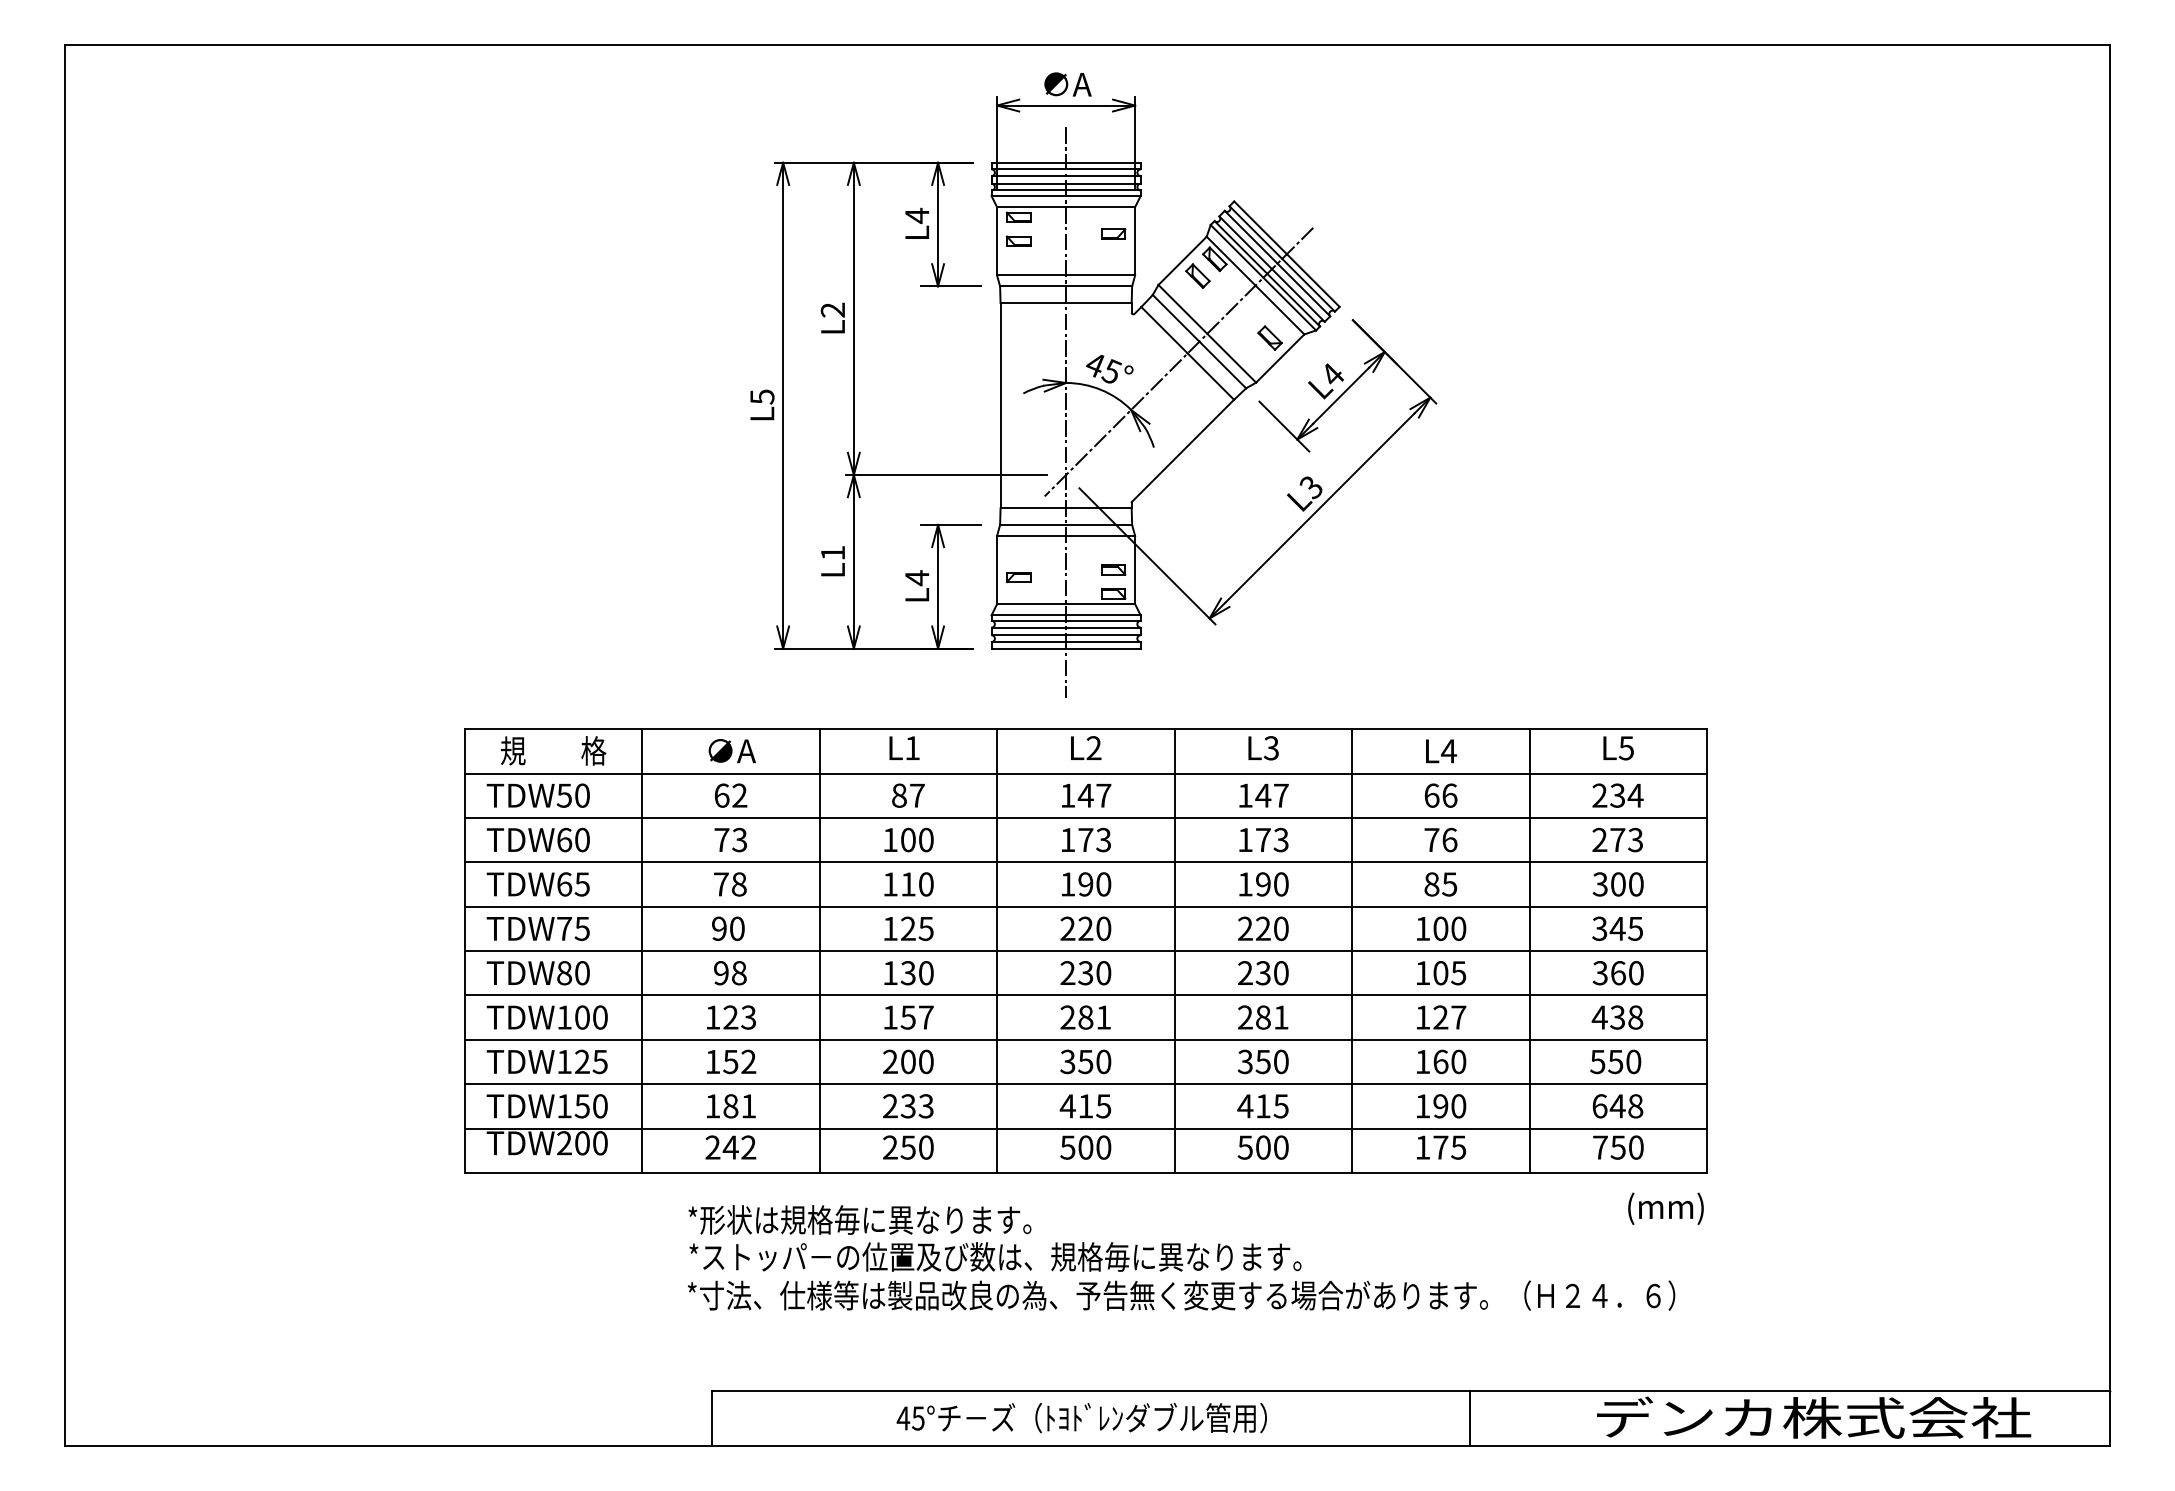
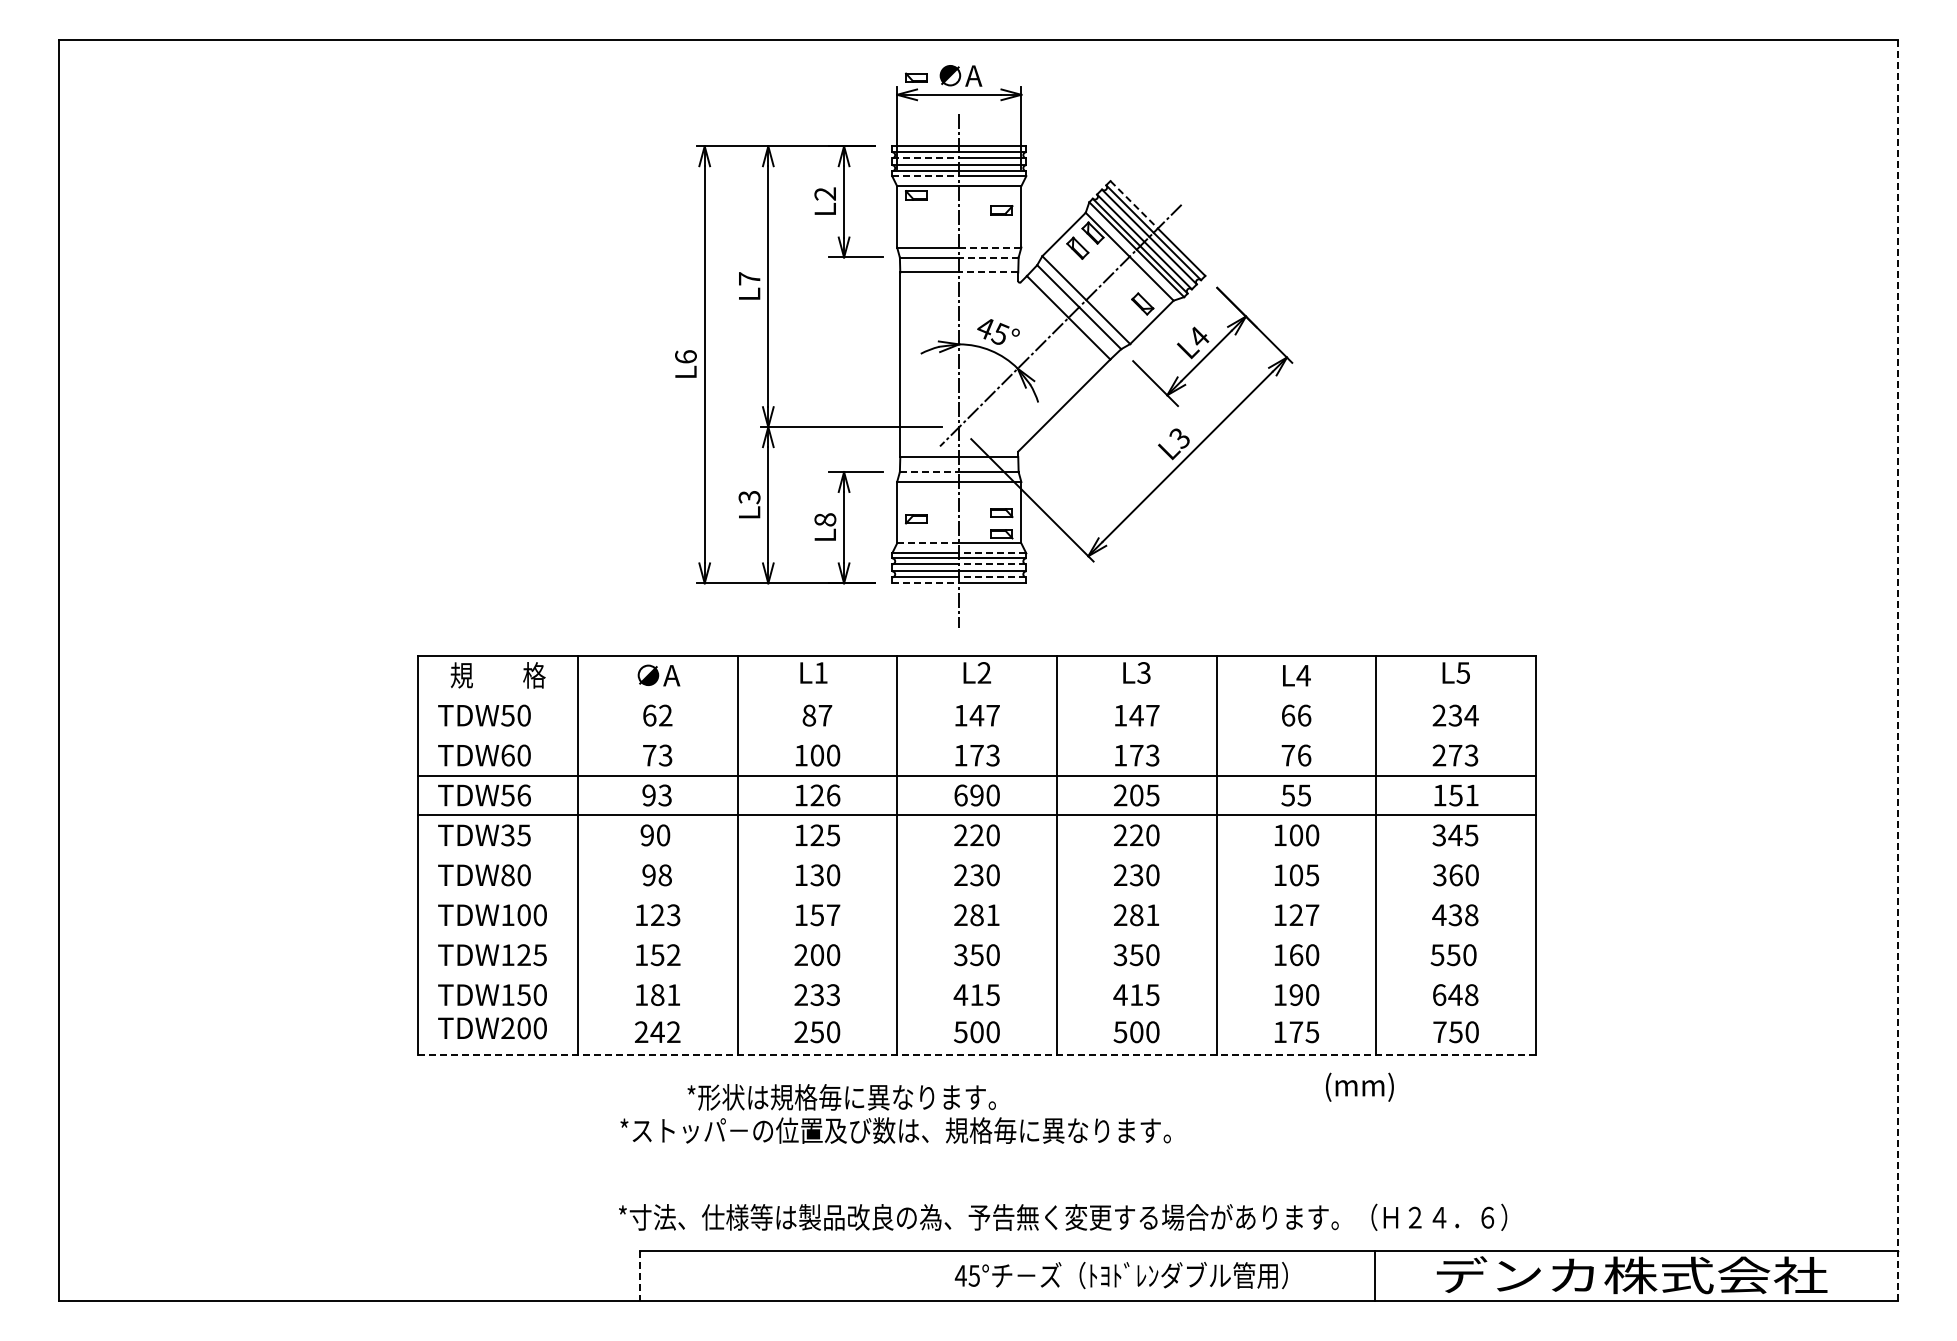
line: (1028, 176) -> (925, 158), solid -> dashed
line: (1028, 196) -> (925, 176), solid -> dashed
text: (916, 215) -> (824, 193), L4 -> L2
line: (1260, 227) -> (1134, 204), solid -> dashed
part: (1018, 240) -> (916, 77), moved
line: (1099, 275) -> (989, 247), solid -> dashed
line: (1098, 286) -> (988, 257), solid -> dashed
line: (1098, 303) -> (988, 272), solid -> dashed
text: (832, 309) -> (749, 278), L2 -> L7
text: (761, 396) -> (685, 356), L5 -> L6
line: (1033, 525) -> (929, 472), solid -> dashed
text: (832, 553) -> (749, 497), L1 -> L3
text: (917, 577) -> (825, 519), L4 -> L8
line: (1031, 604) -> (928, 543), solid -> dashed
line: (1103, 615) -> (992, 553), solid -> dashed
line: (1103, 627) -> (992, 564), solid -> dashed
line: (1103, 642) -> (992, 577), solid -> dashed
line: (1028, 648) -> (925, 583), solid -> dashed
line: (2110, 745) -> (1898, 670), solid -> dashed
line: (1086, 773) -> (977, 695), removed
line: (1086, 817) -> (977, 735), removed
text: (572, 884) -> (515, 795), TDW65 -> TDW56
text: (729, 884) -> (656, 795), 78 -> 93
text: (917, 884) -> (825, 795), 110 -> 126
text: (1067, 884) -> (960, 795), 190 -> 690
text: (1263, 884) -> (1136, 795), 190 -> 205
text: (1432, 884) -> (1288, 795), 85 -> 55
text: (1617, 884) -> (1455, 795), 300 -> 151
text: (563, 928) -> (507, 835), TDW75 -> TDW35
line: (1086, 951) -> (977, 855), removed
line: (1086, 995) -> (977, 895), removed
line: (1086, 1040) -> (977, 935), removed
line: (1086, 1084) -> (977, 975), removed
line: (1086, 1129) -> (977, 1015), removed
line: (1086, 1172) -> (977, 1054), solid -> dashed
text: (1665, 1207) -> (1359, 1086), moved
text: (859, 1220) -> (841, 1097), moved
text: (1181, 1294) -> (1063, 1216), moved
line: (711, 1418) -> (640, 1275), solid -> dashed
text: (1080, 1418) -> (1120, 1275), moved
line: (1469, 1418) -> (1374, 1275), moved

